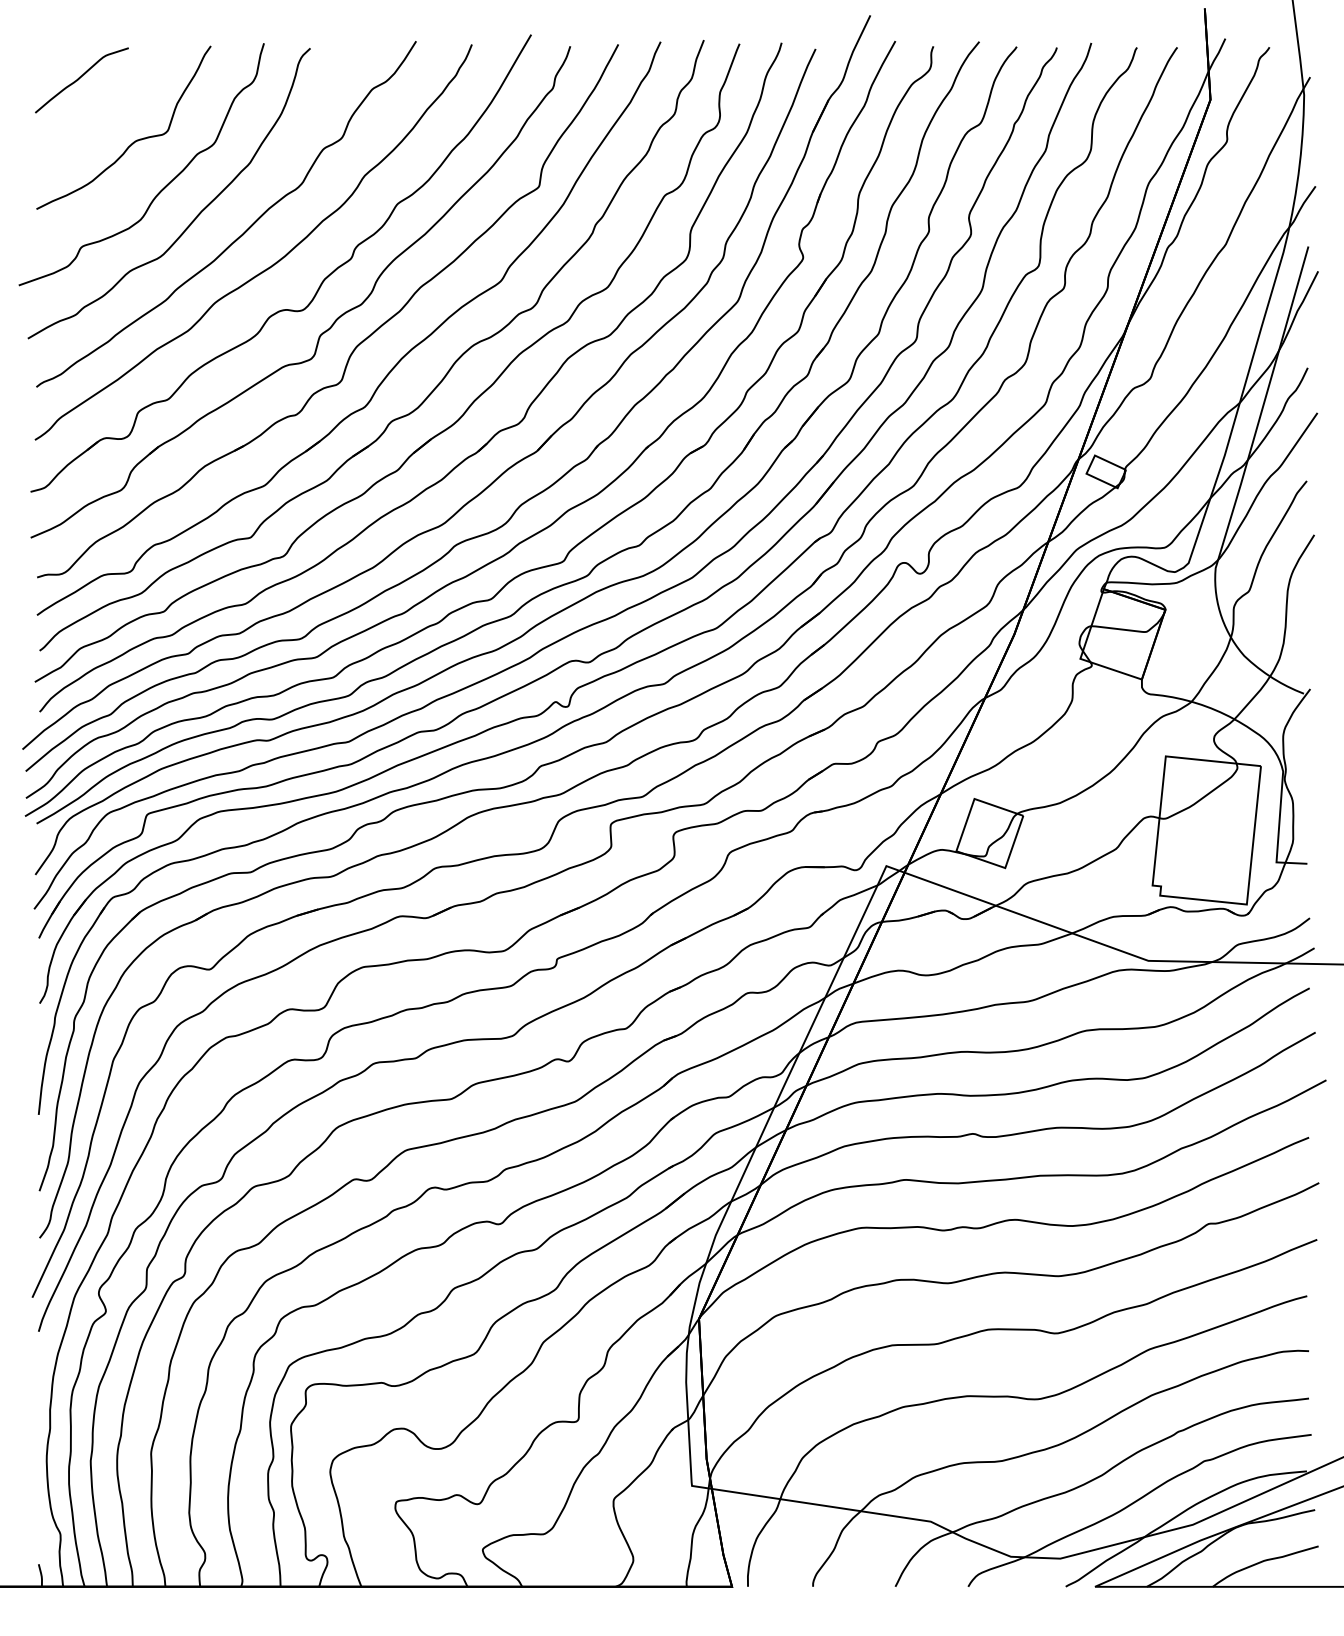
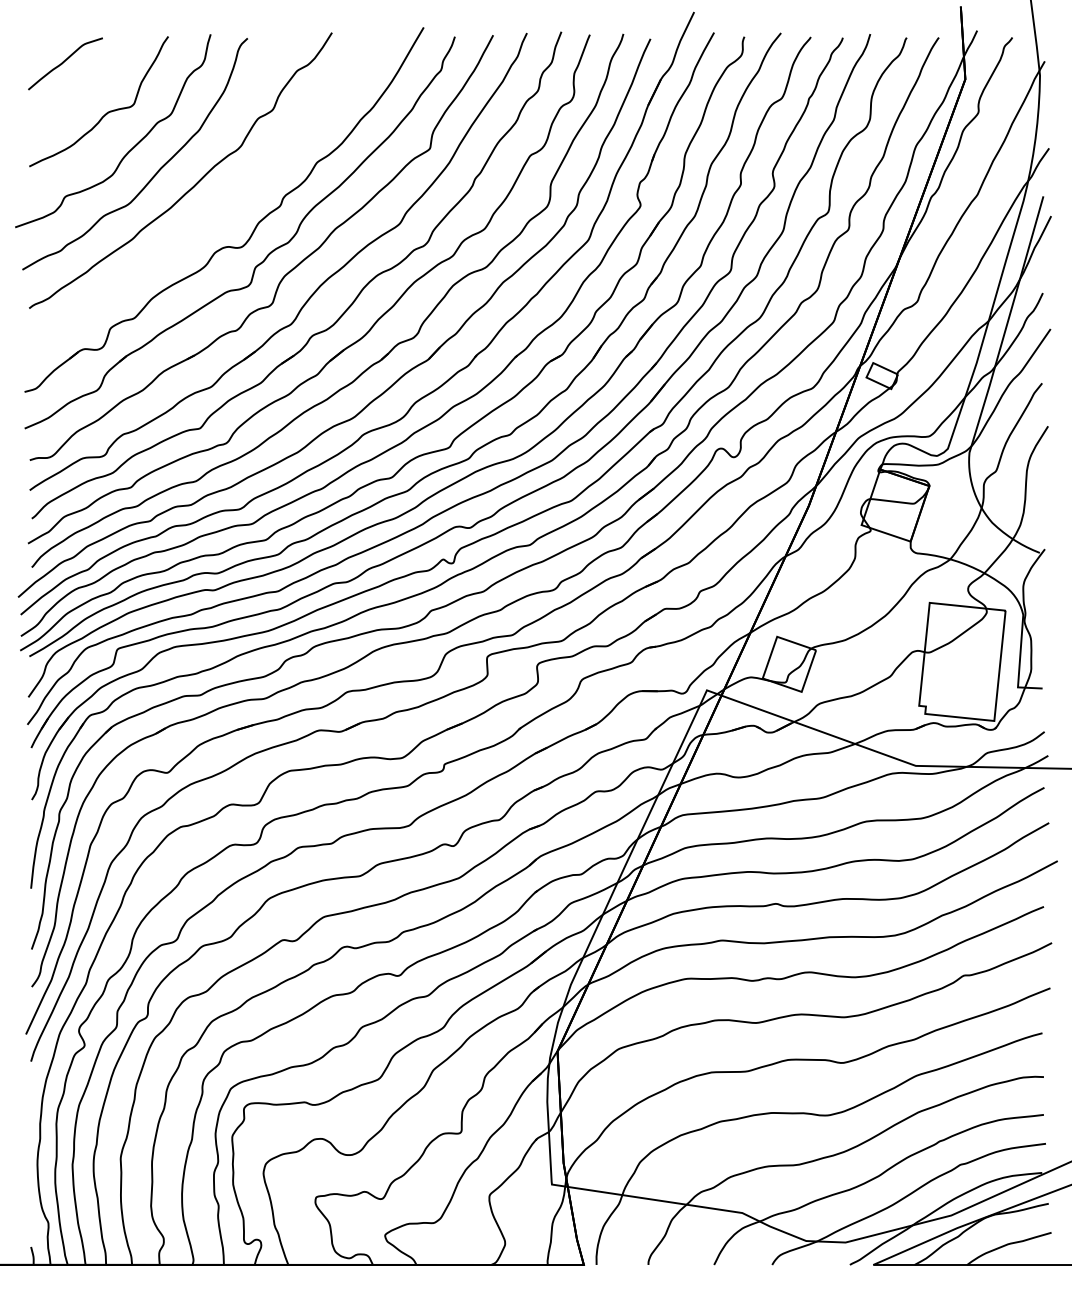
curve: (269, 266) -> (215, 212), removed

